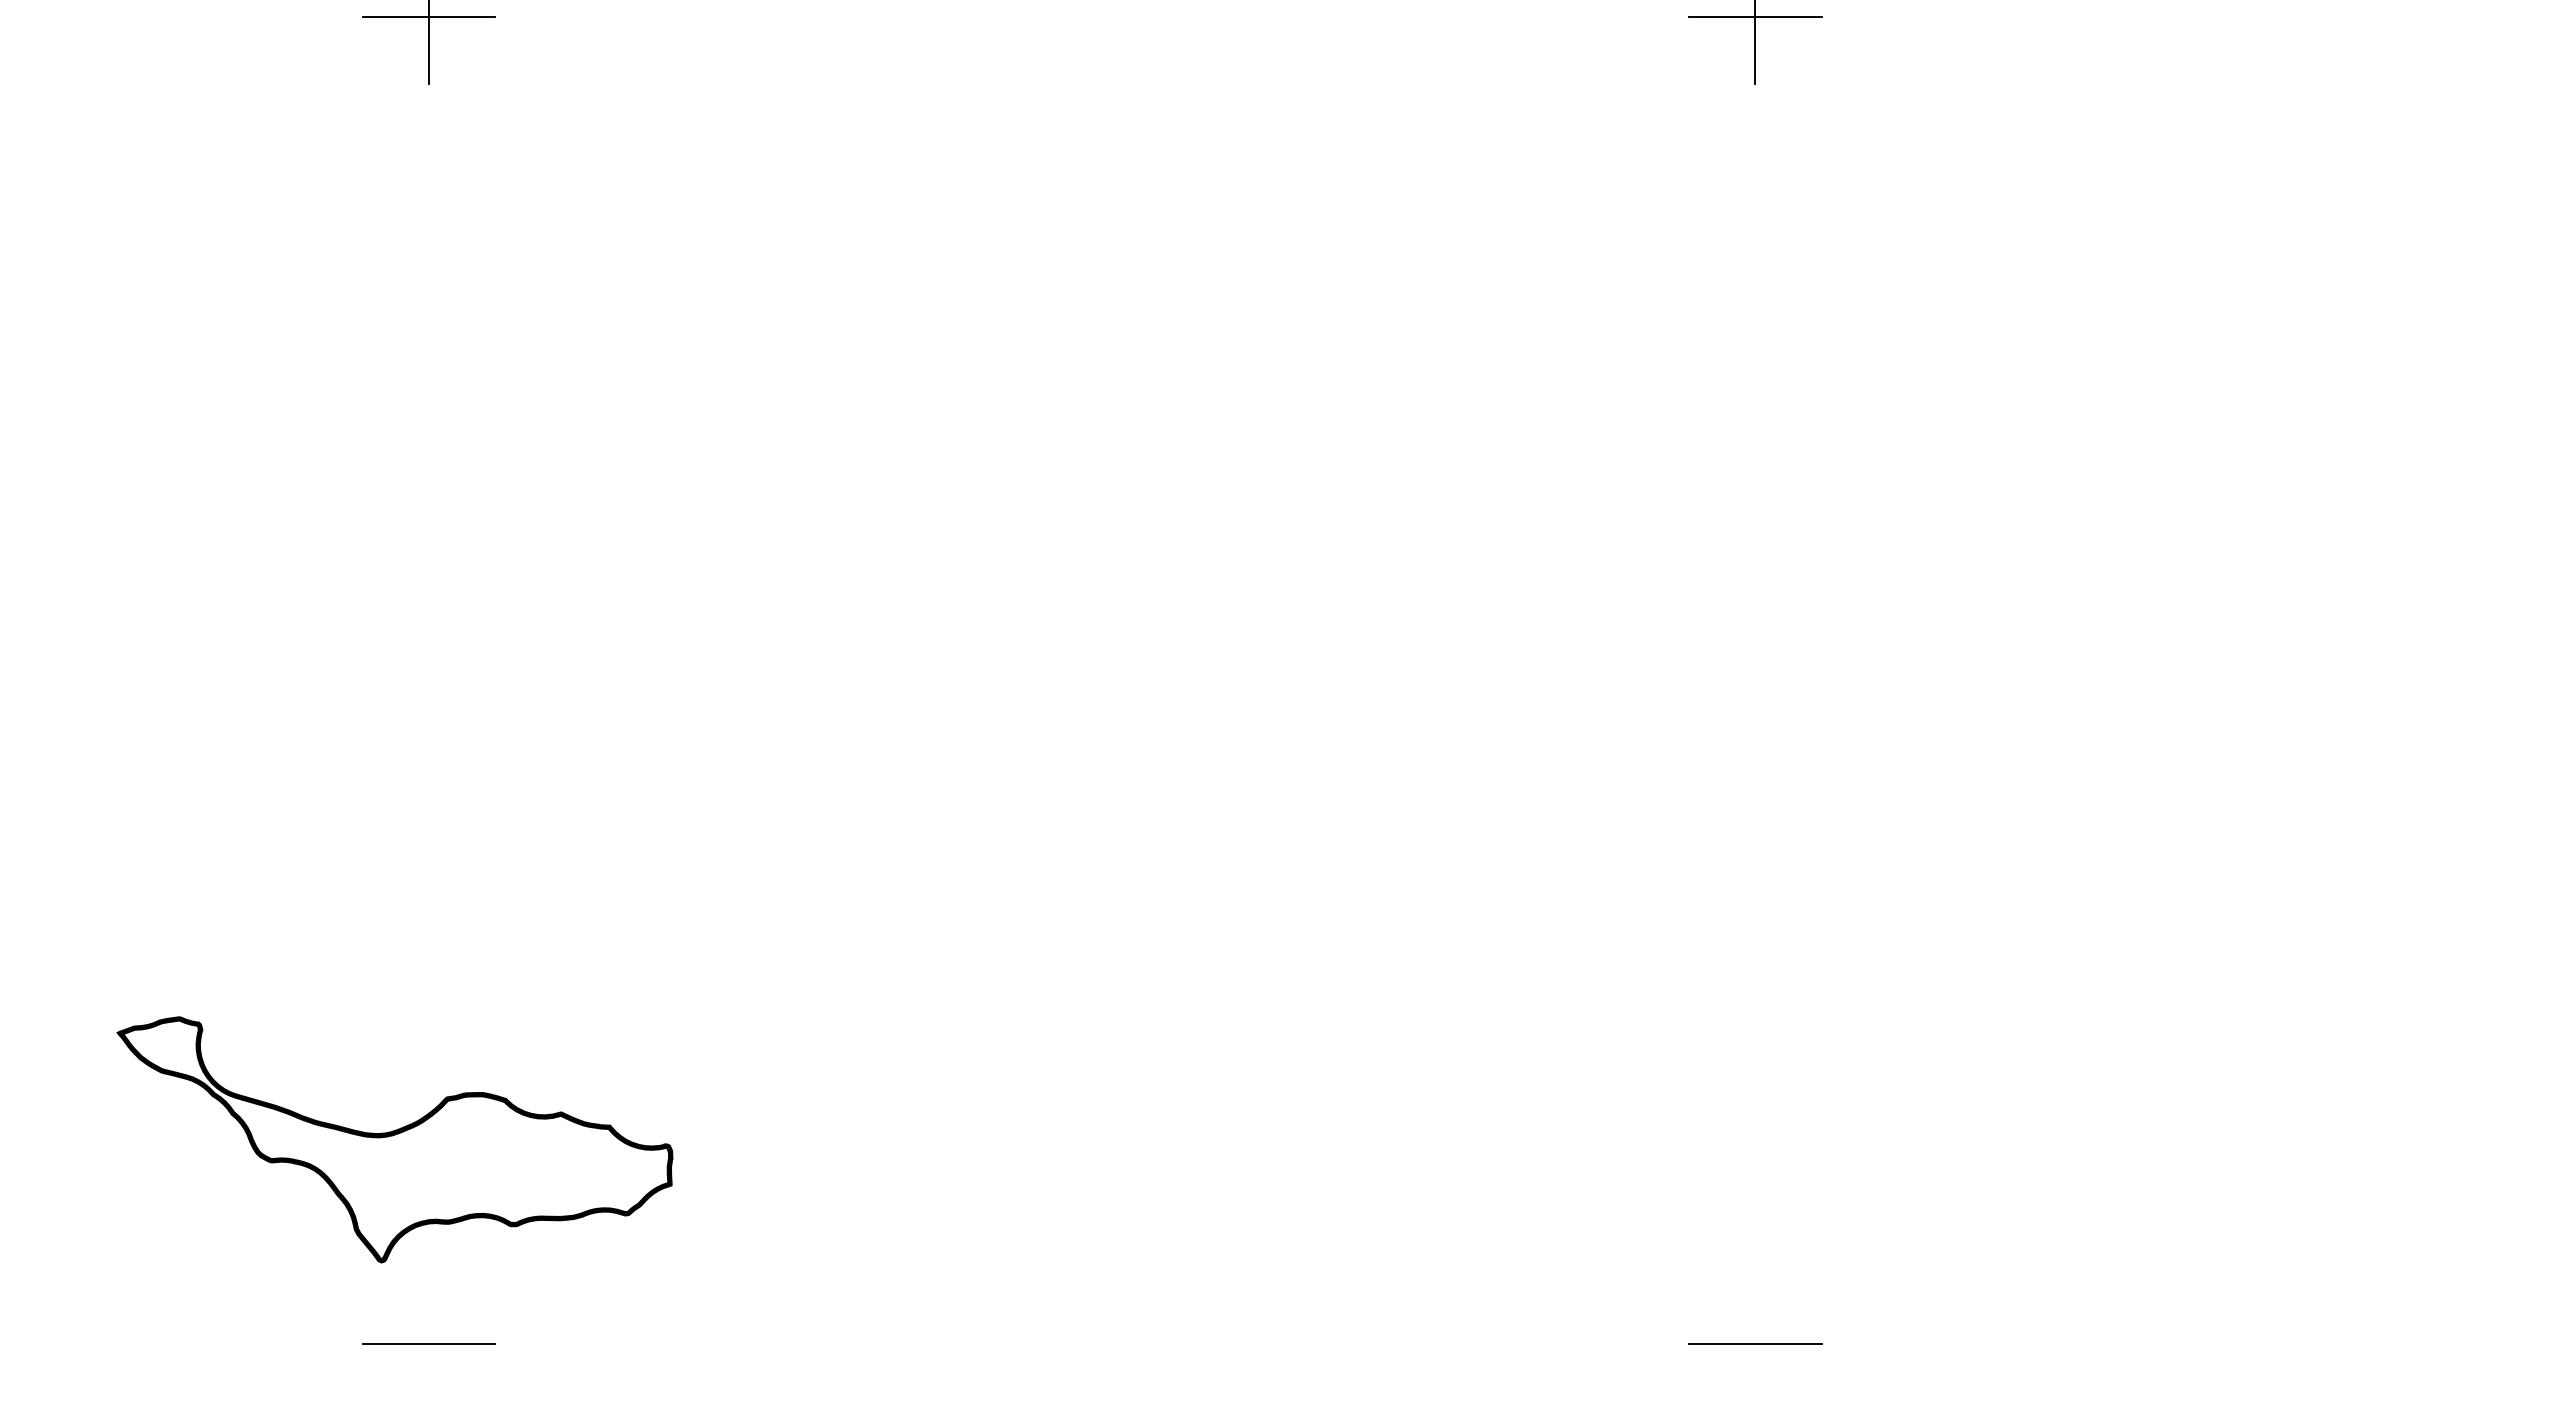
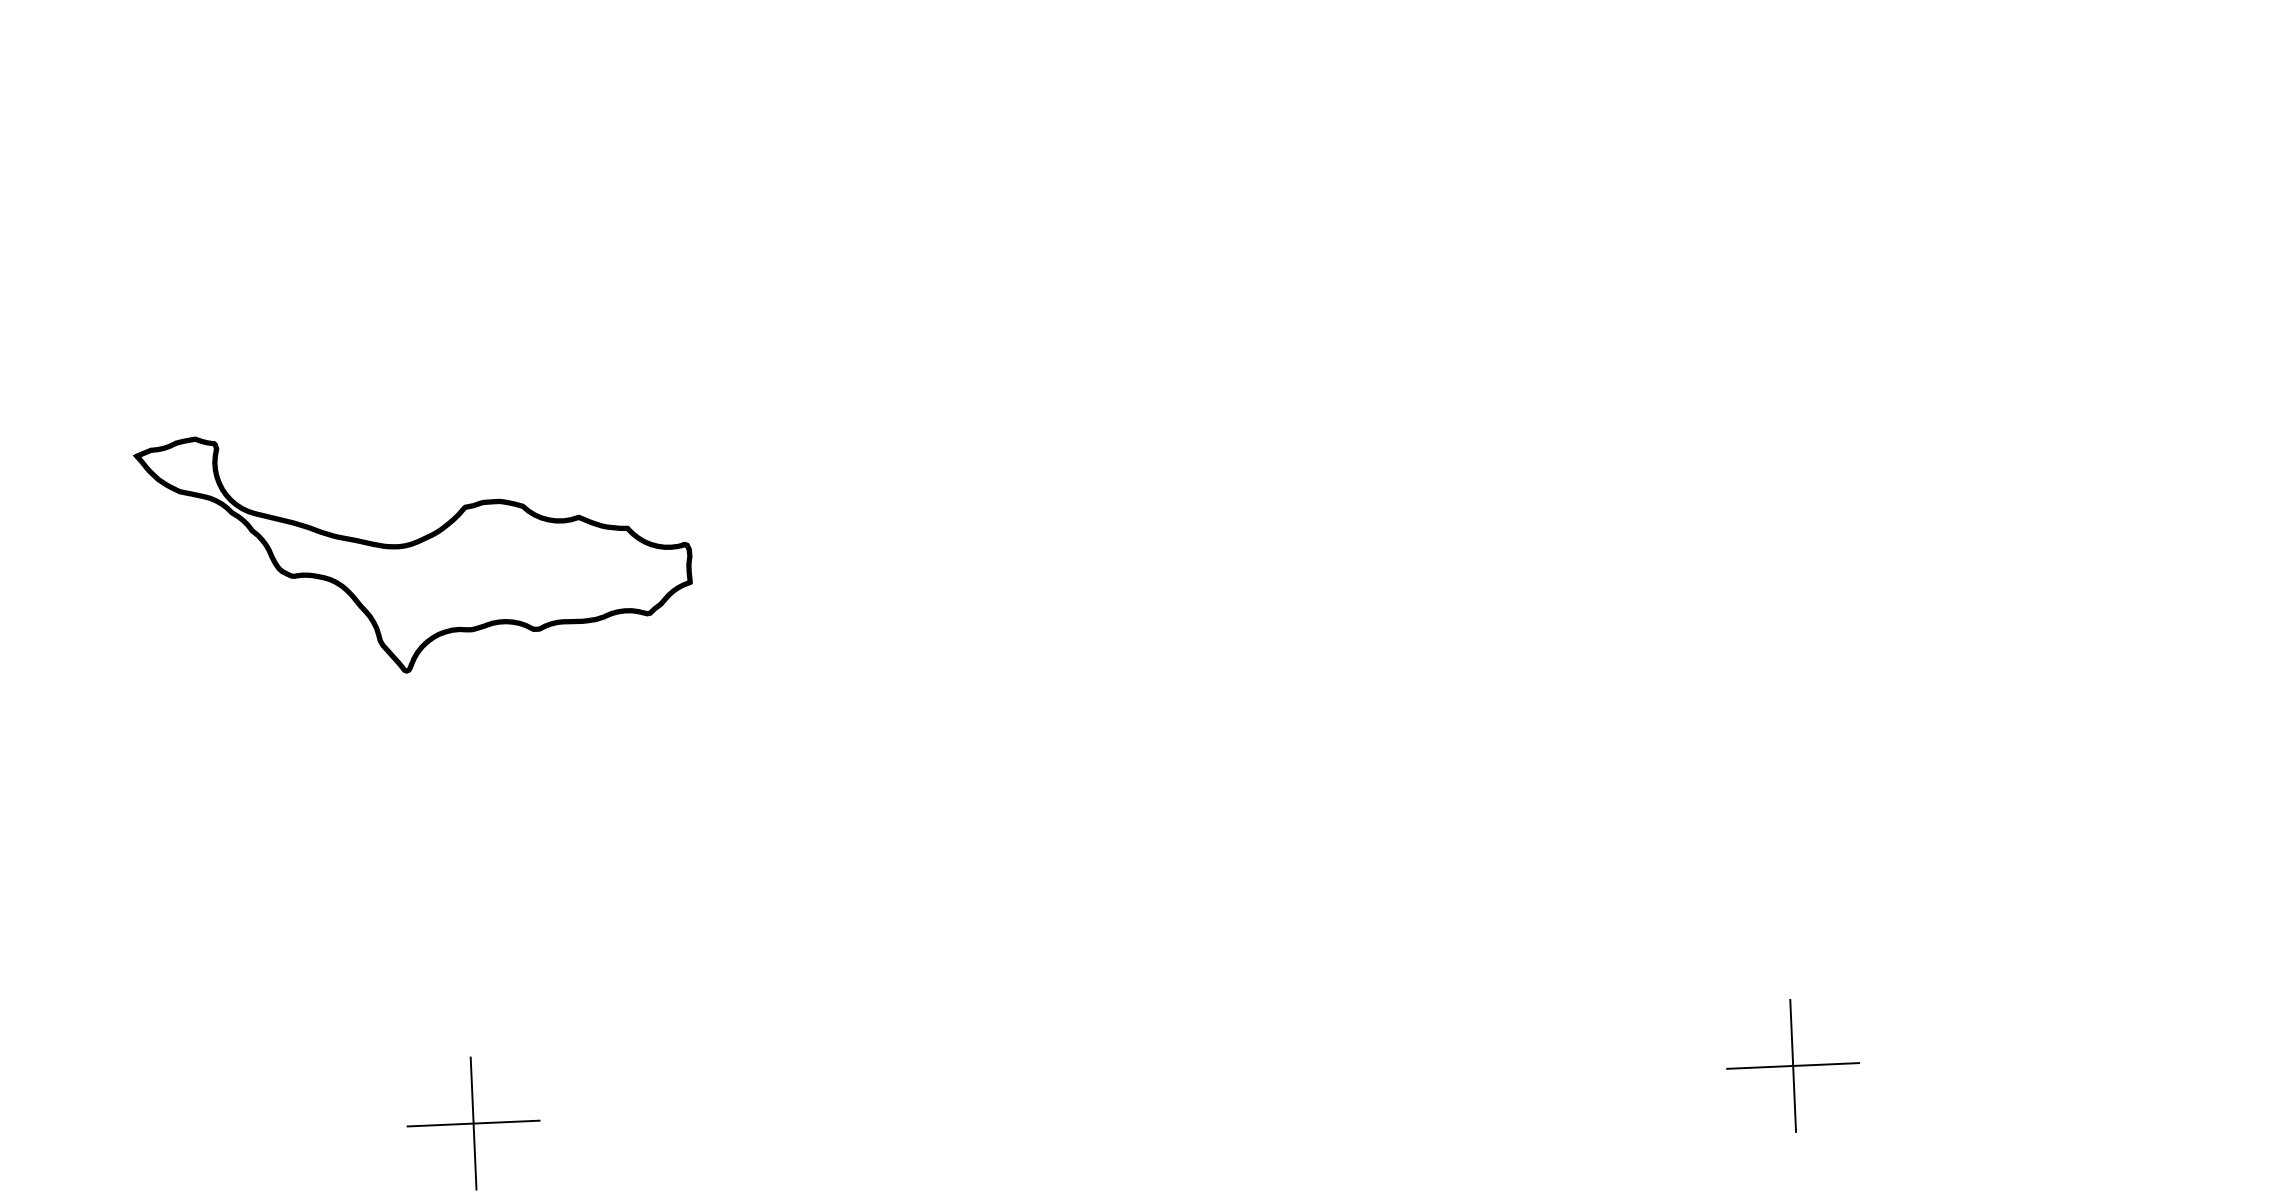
part: (394, 1139) -> (414, 549), moved
line: (428, 1343) -> (473, 1123), added
line: (1755, 1343) -> (1793, 1065), added

